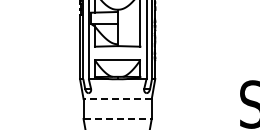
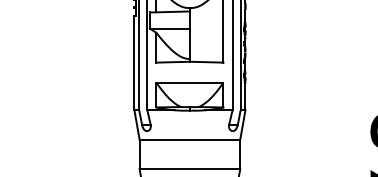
line: (117, 99) -> (189, 140), dashed -> solid
line: (118, 118) -> (191, 168), dashed -> solid

